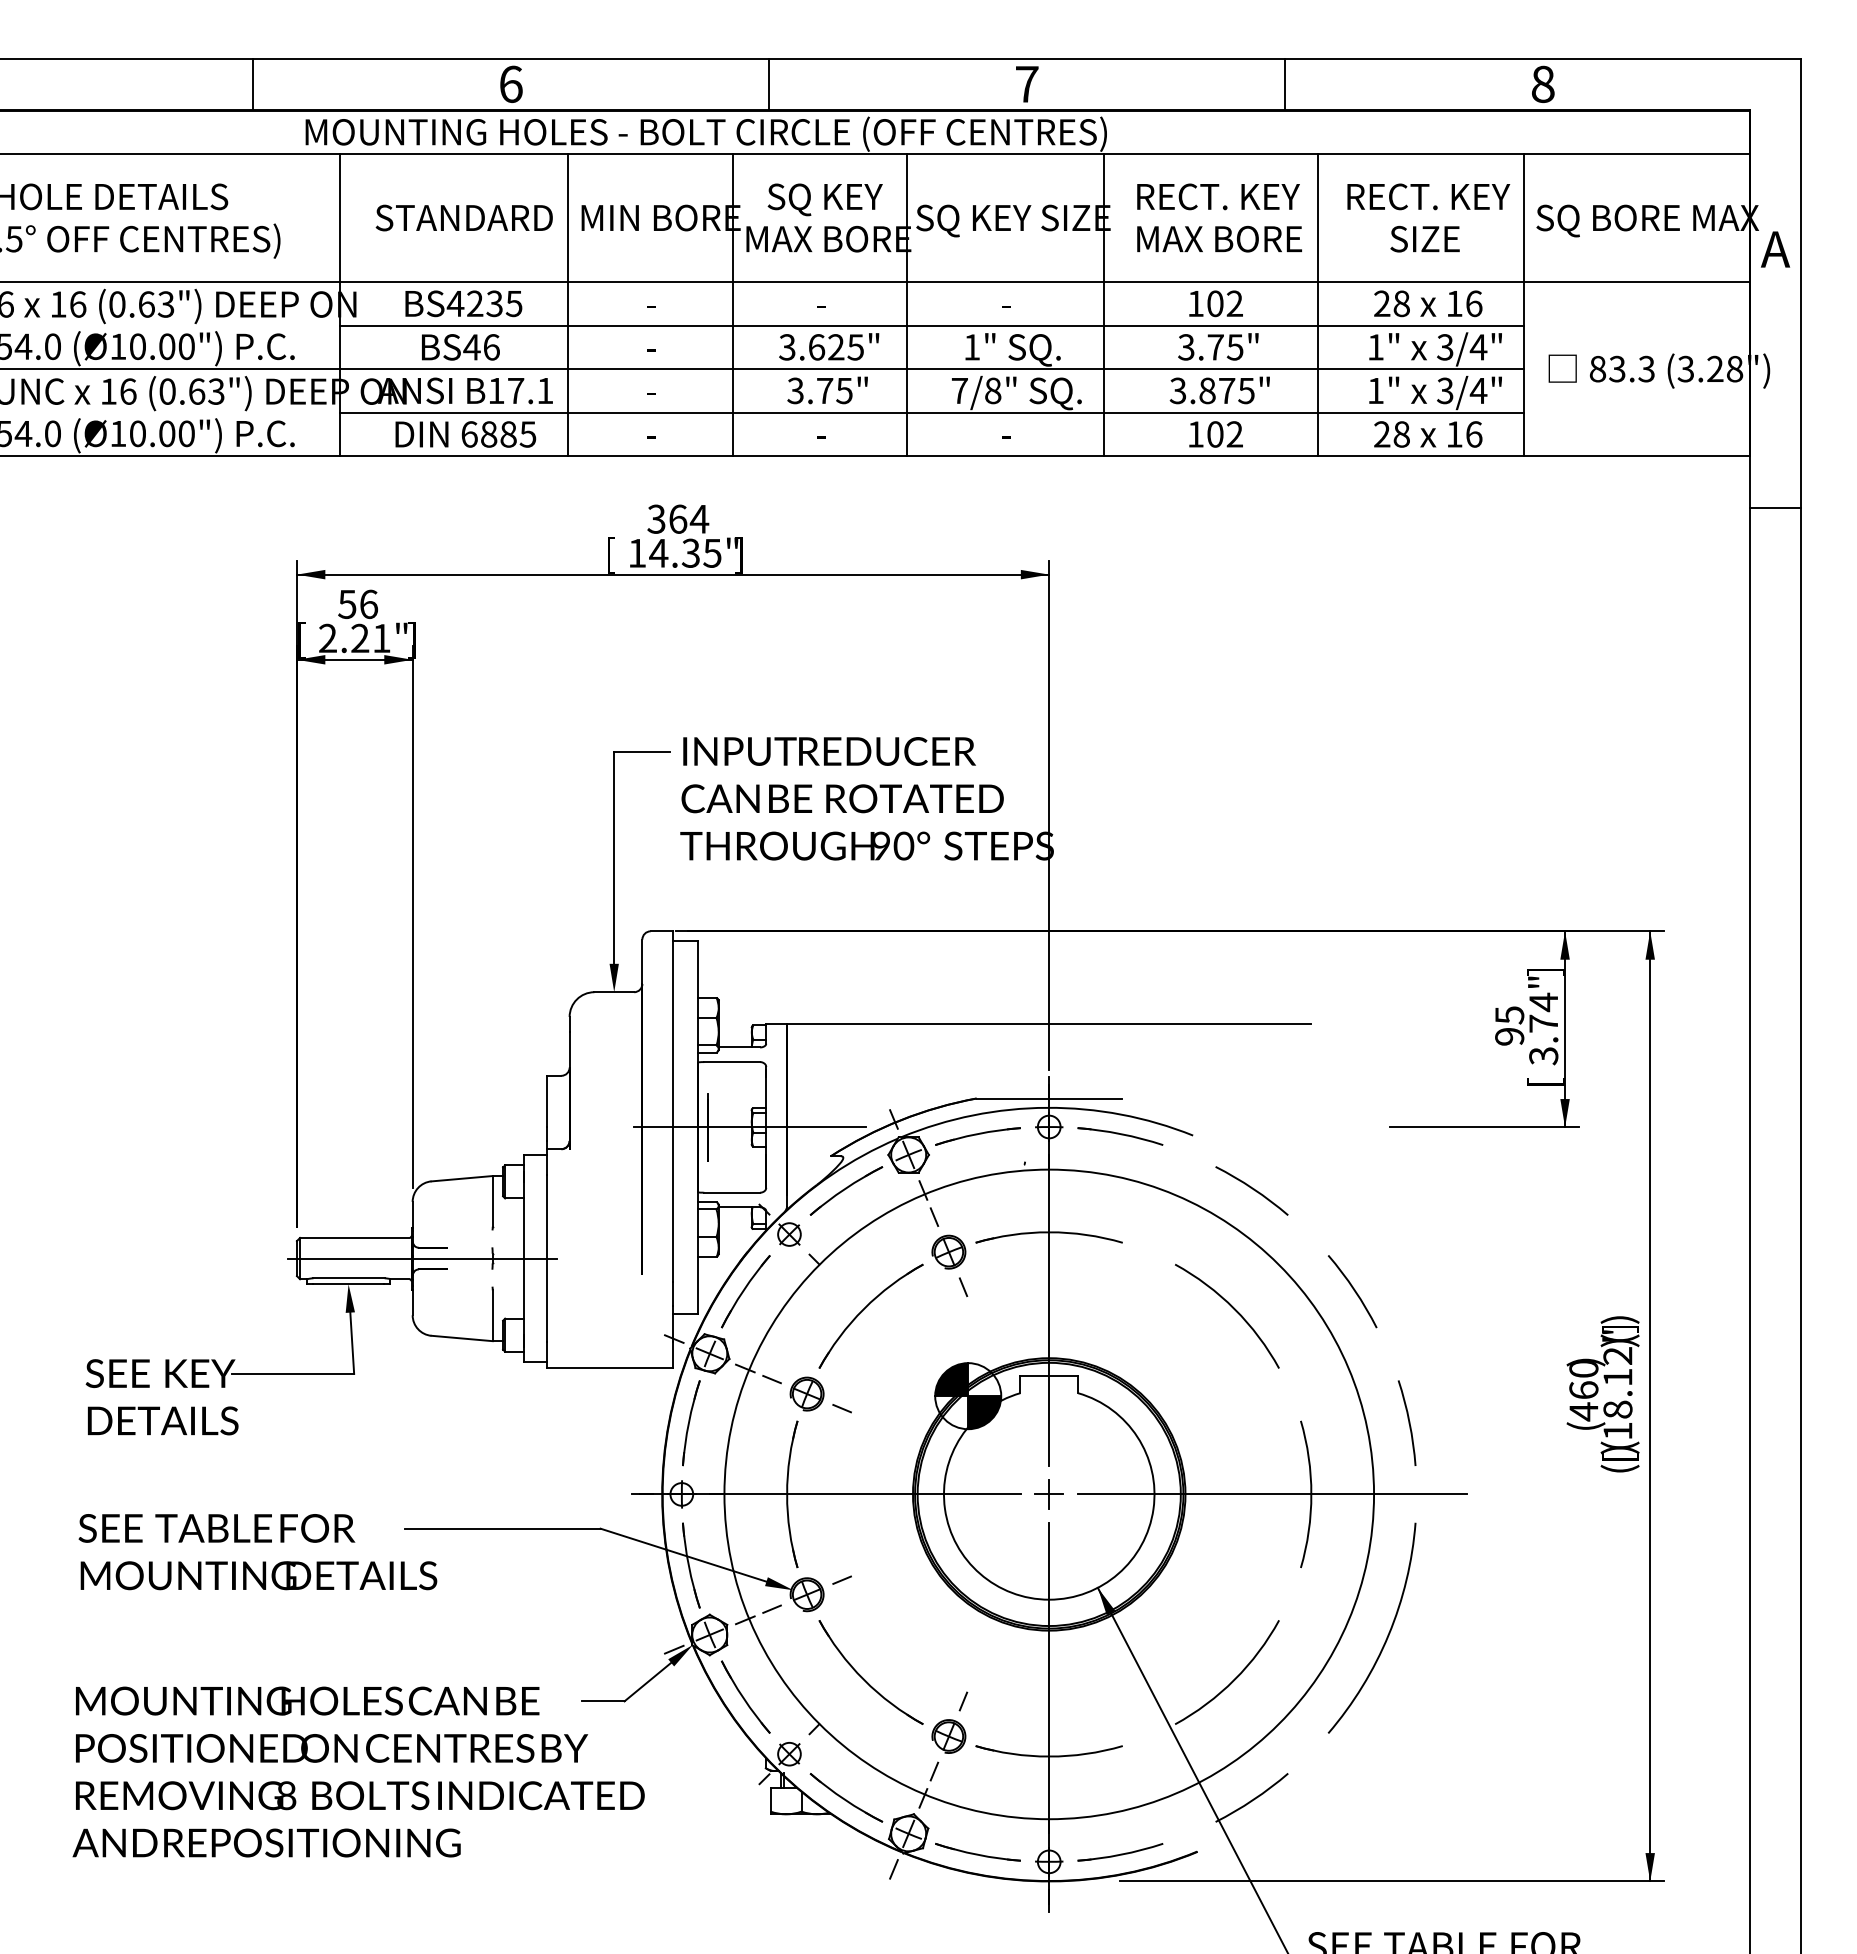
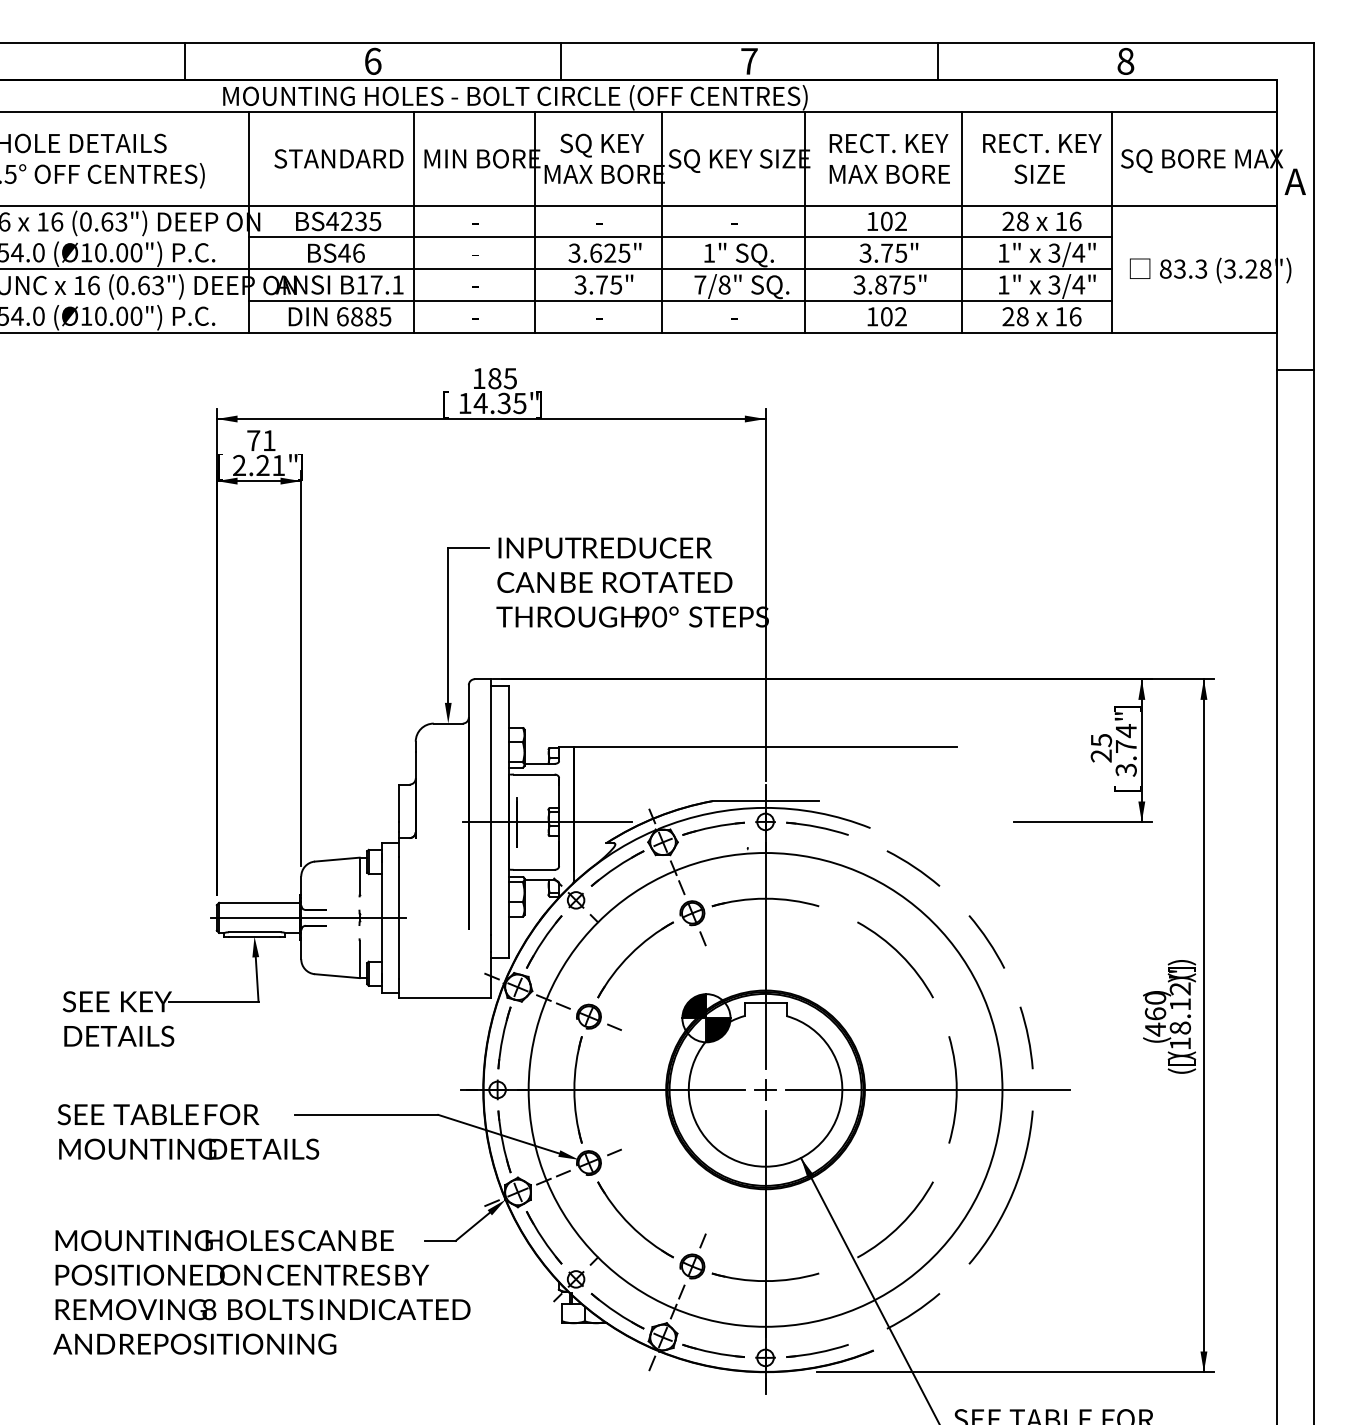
text: (678, 518) -> (495, 378), 364 -> 185
text: (358, 604) -> (261, 440), 56 -> 71
text: (1509, 1036) -> (1101, 755), 95 -> 25

